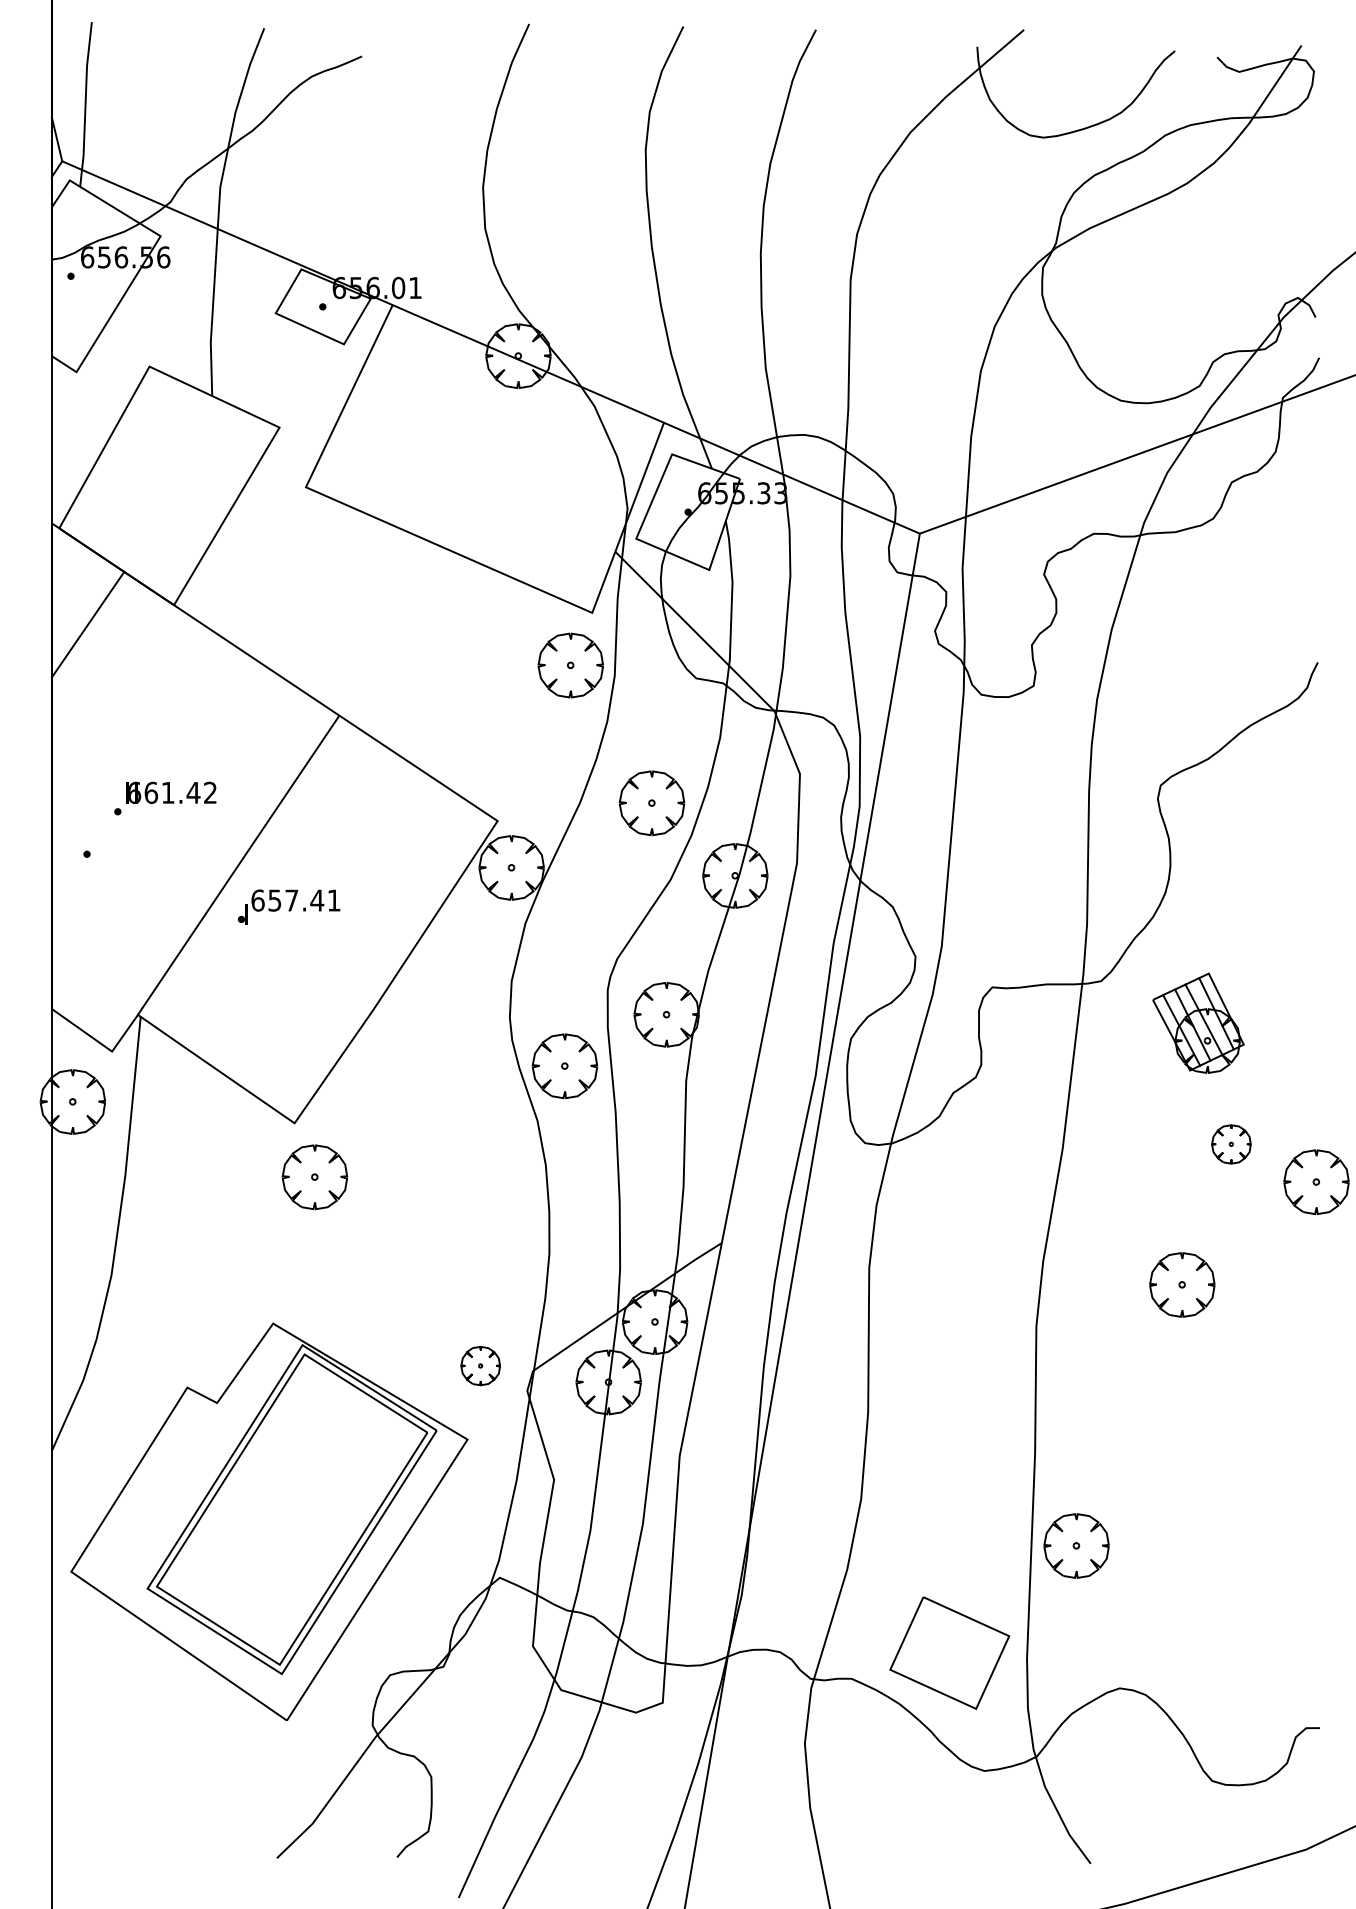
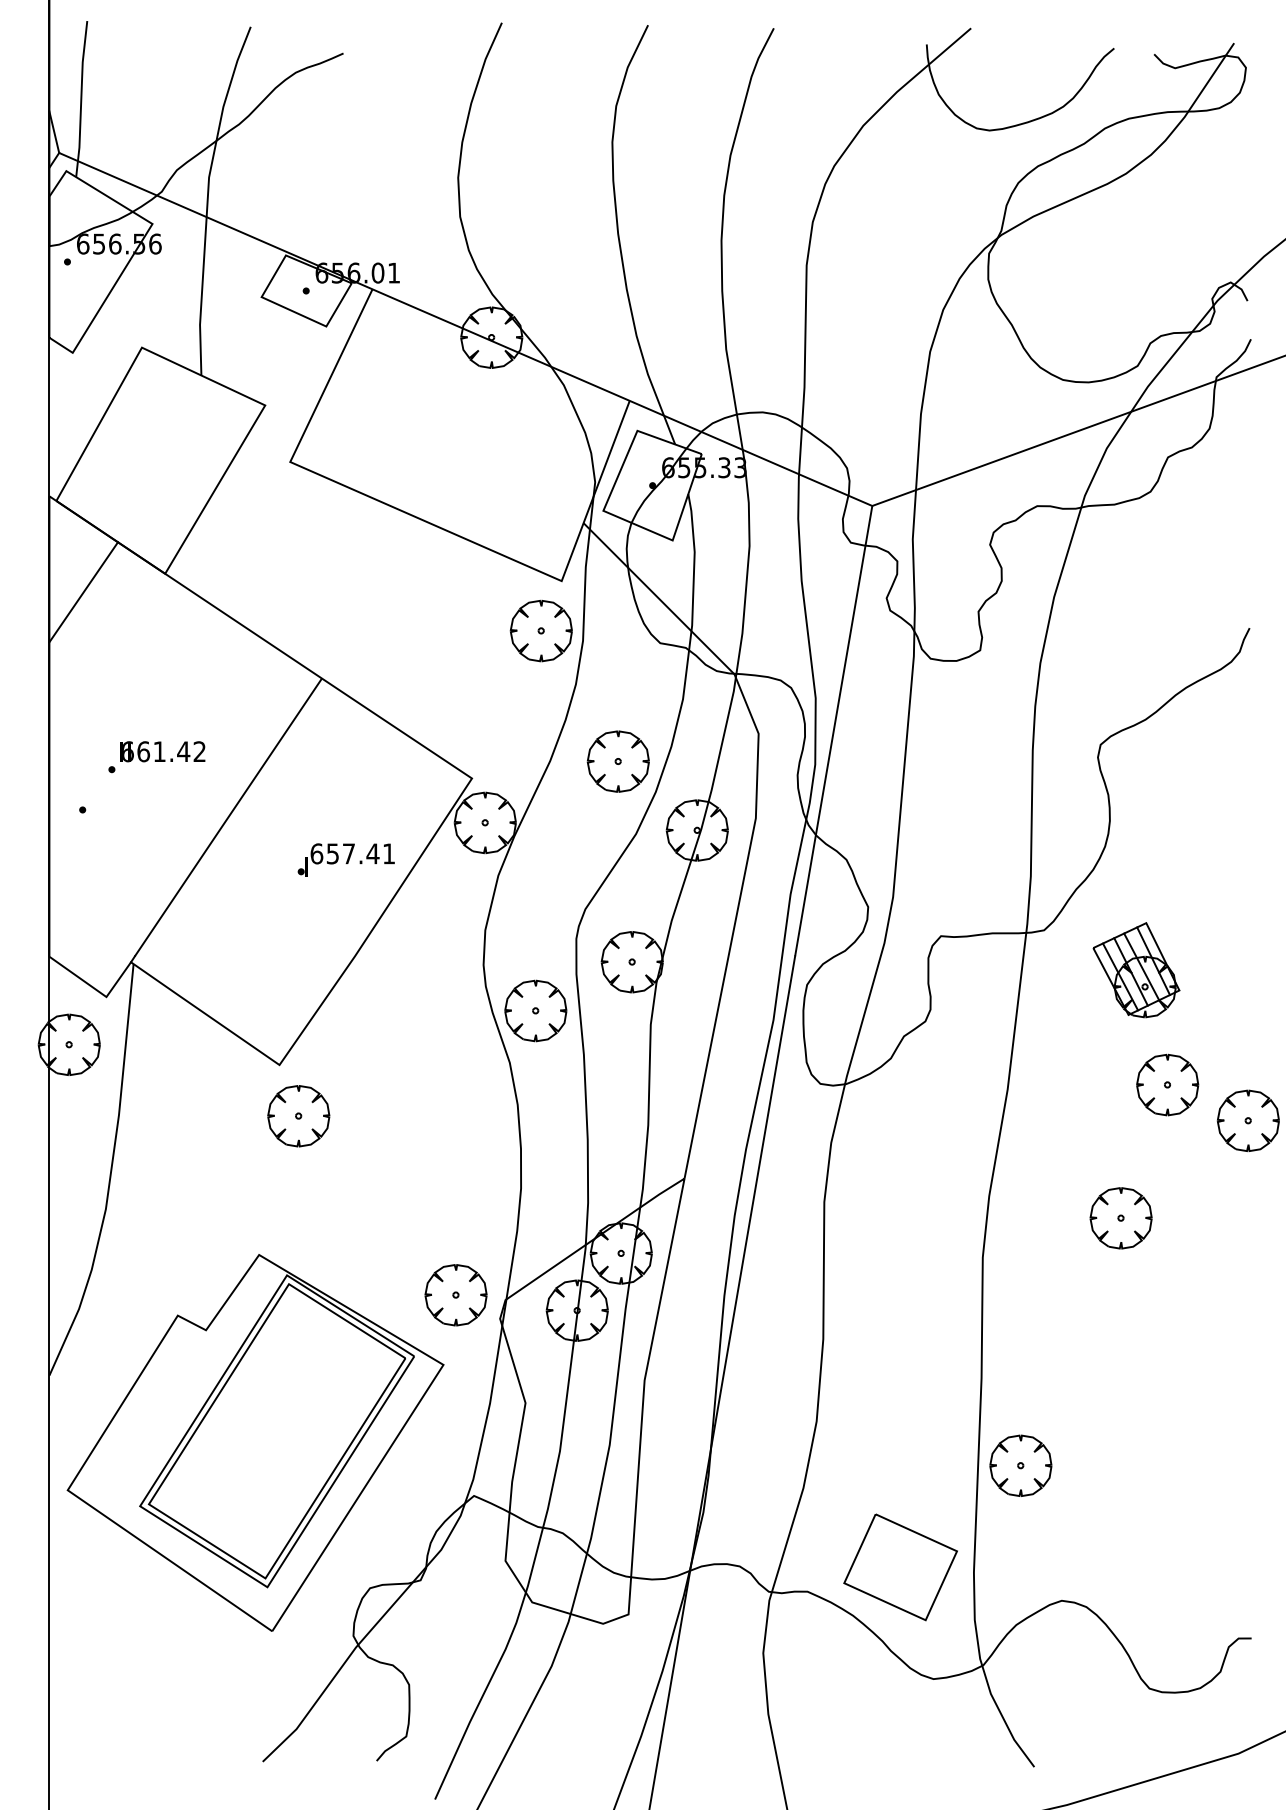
part: (288, 906) -> (345, 859), moved
part: (1231, 1144) -> (1167, 1085), size x1.67
part: (480, 1365) -> (455, 1294), size x1.67

